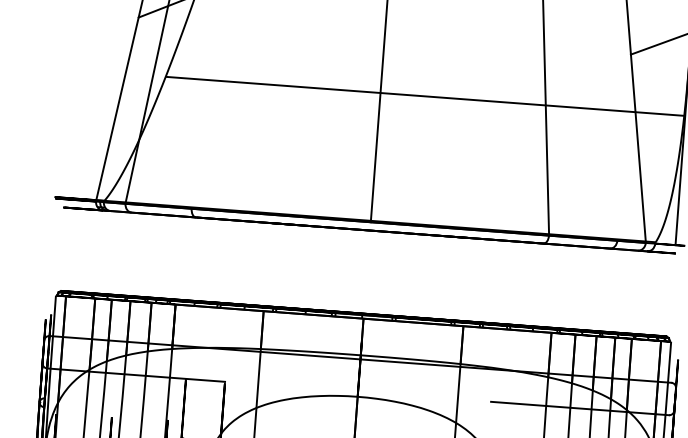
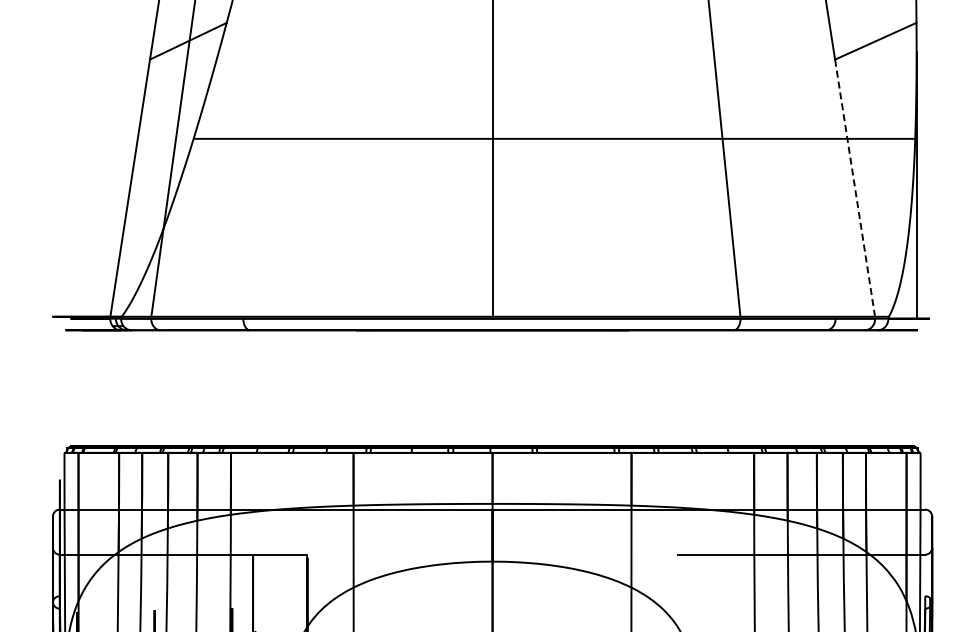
line: (638, 147) -> (855, 187), solid -> dashed

